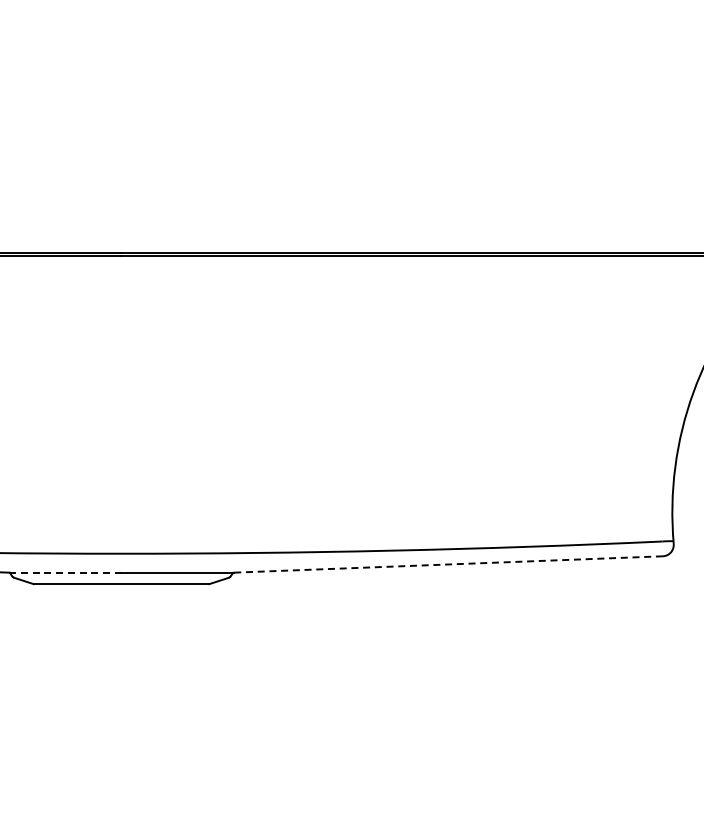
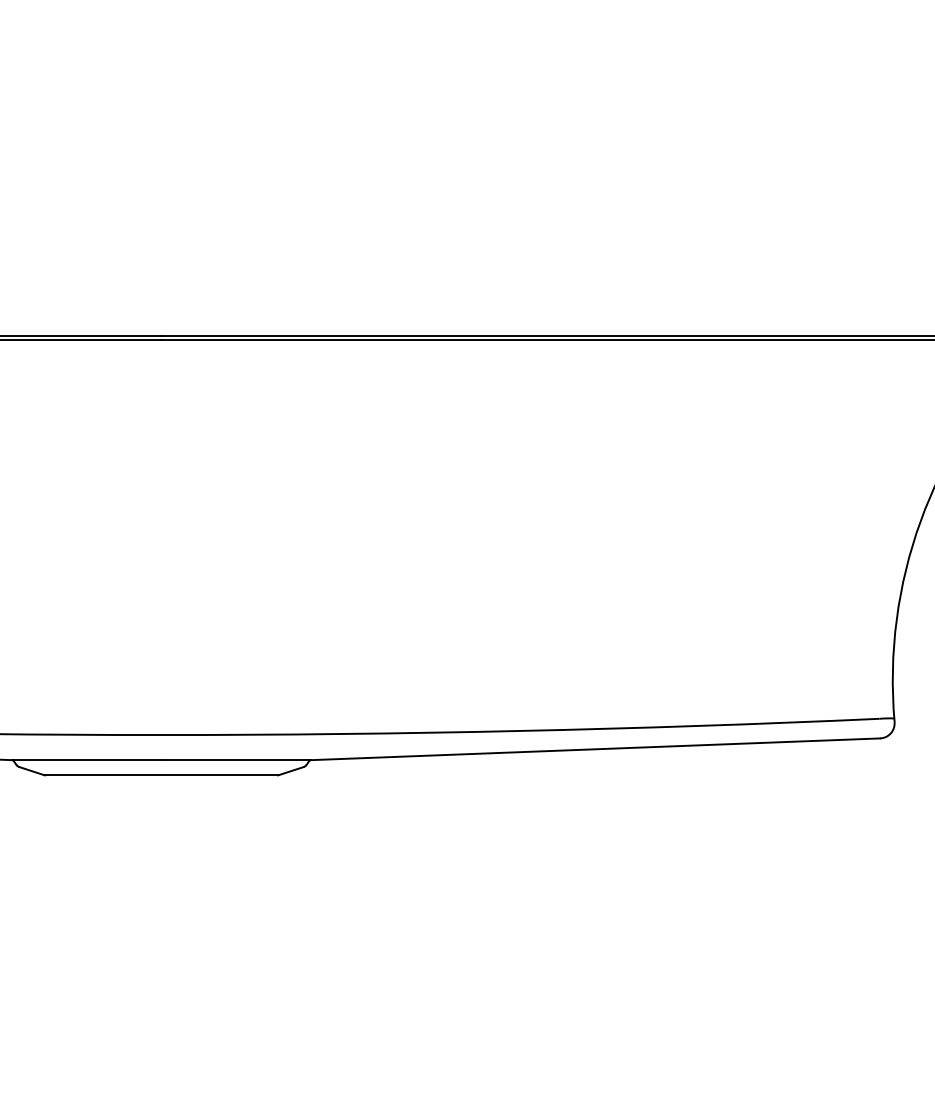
line: (448, 564) -> (595, 749), dashed -> solid
line: (65, 572) -> (87, 759), dashed -> solid

